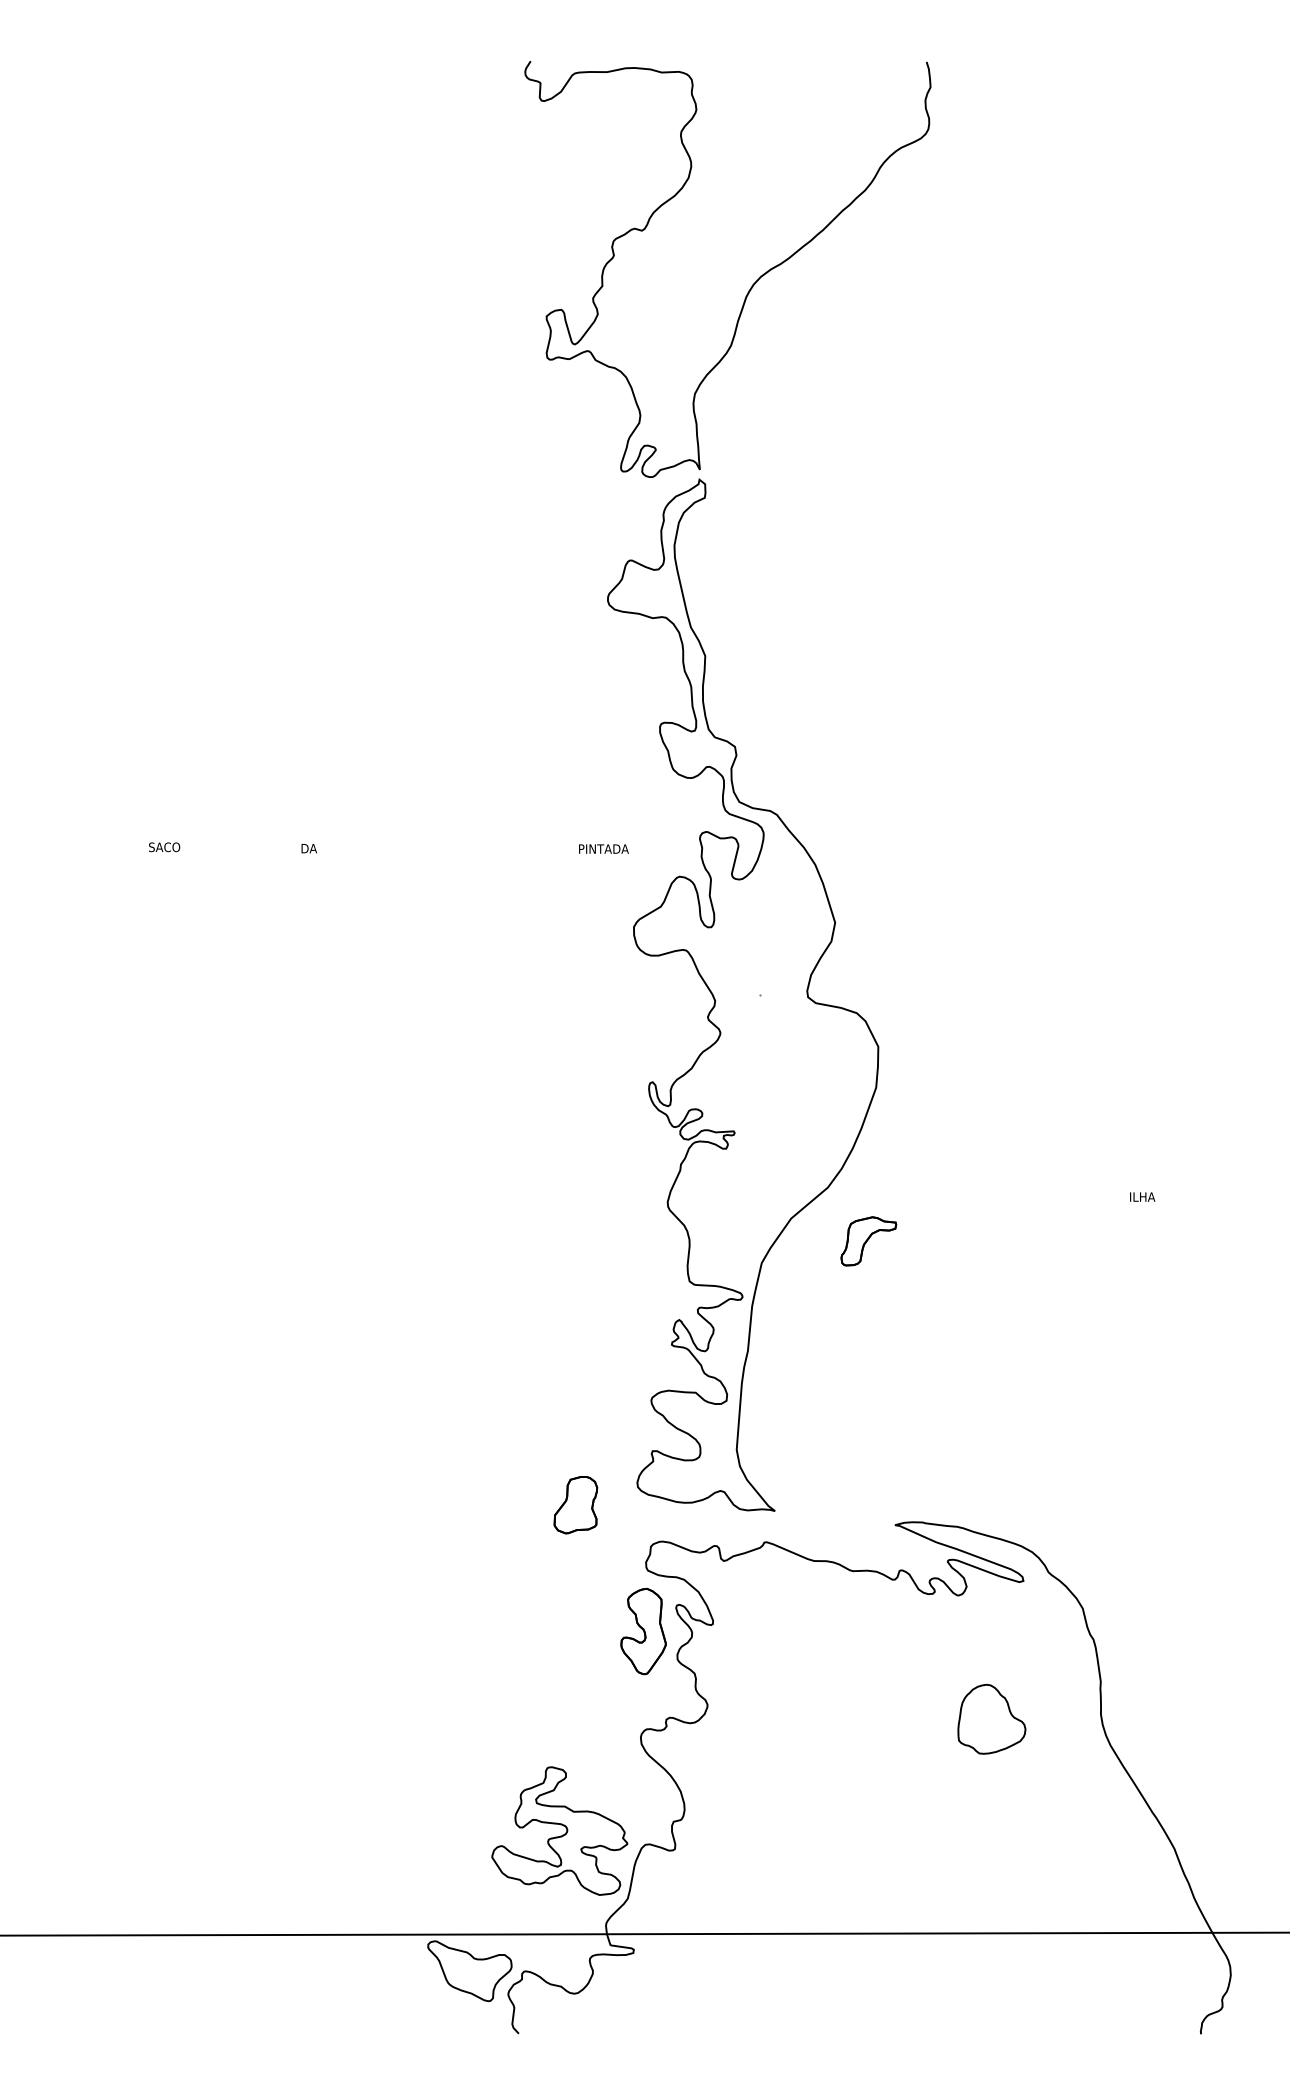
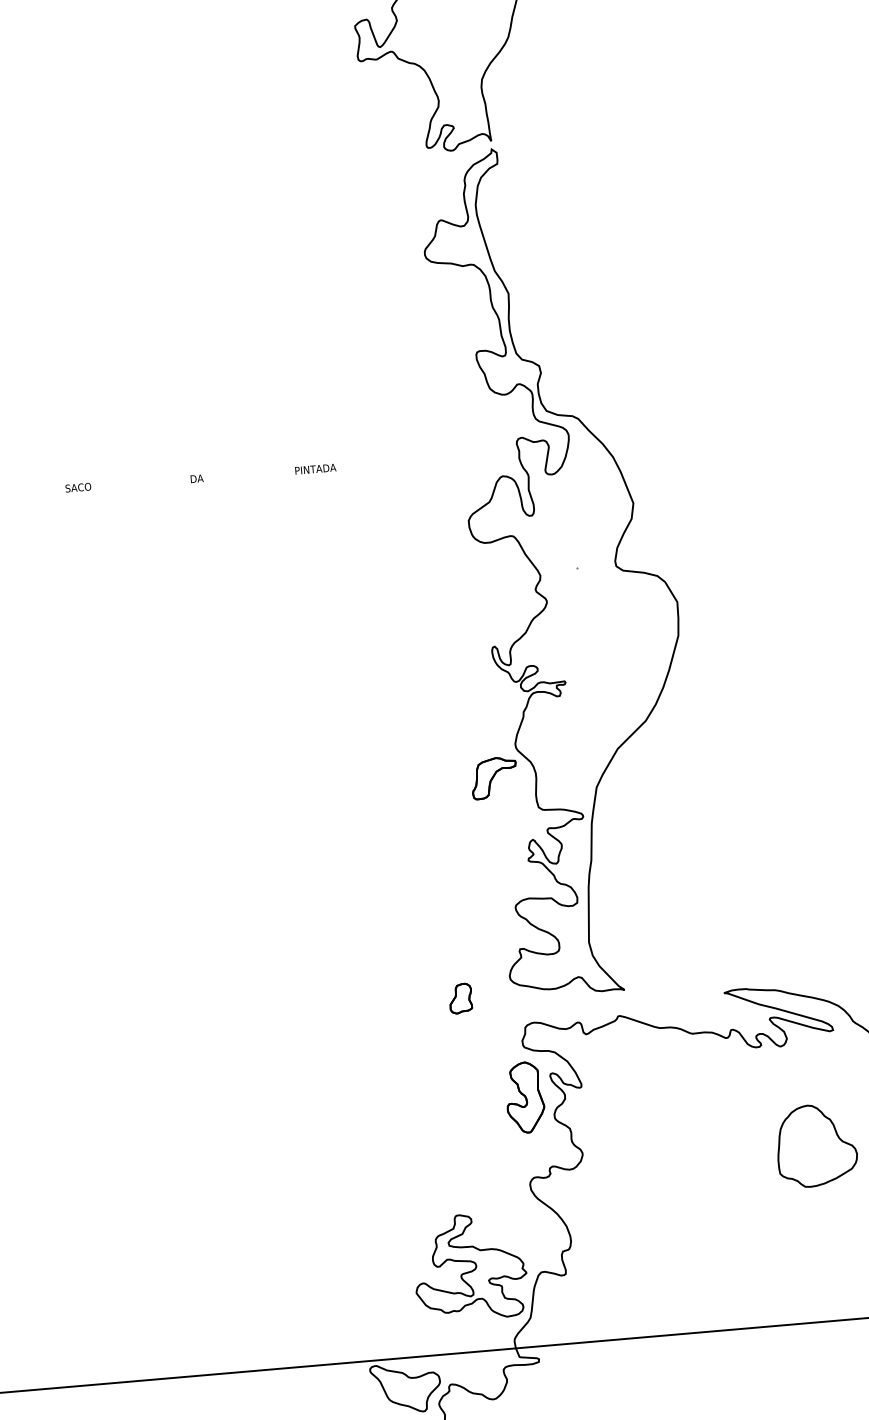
text: (603, 848) -> (315, 468), moved
part: (868, 1241) -> (494, 778), moved
part: (575, 1504) -> (460, 998), size x0.62
part: (991, 1719) -> (816, 1145), size x1.43

